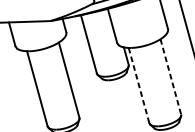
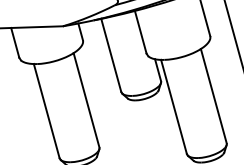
line: (170, 77) -> (213, 96), dashed -> solid
line: (139, 85) -> (174, 106), dashed -> solid

